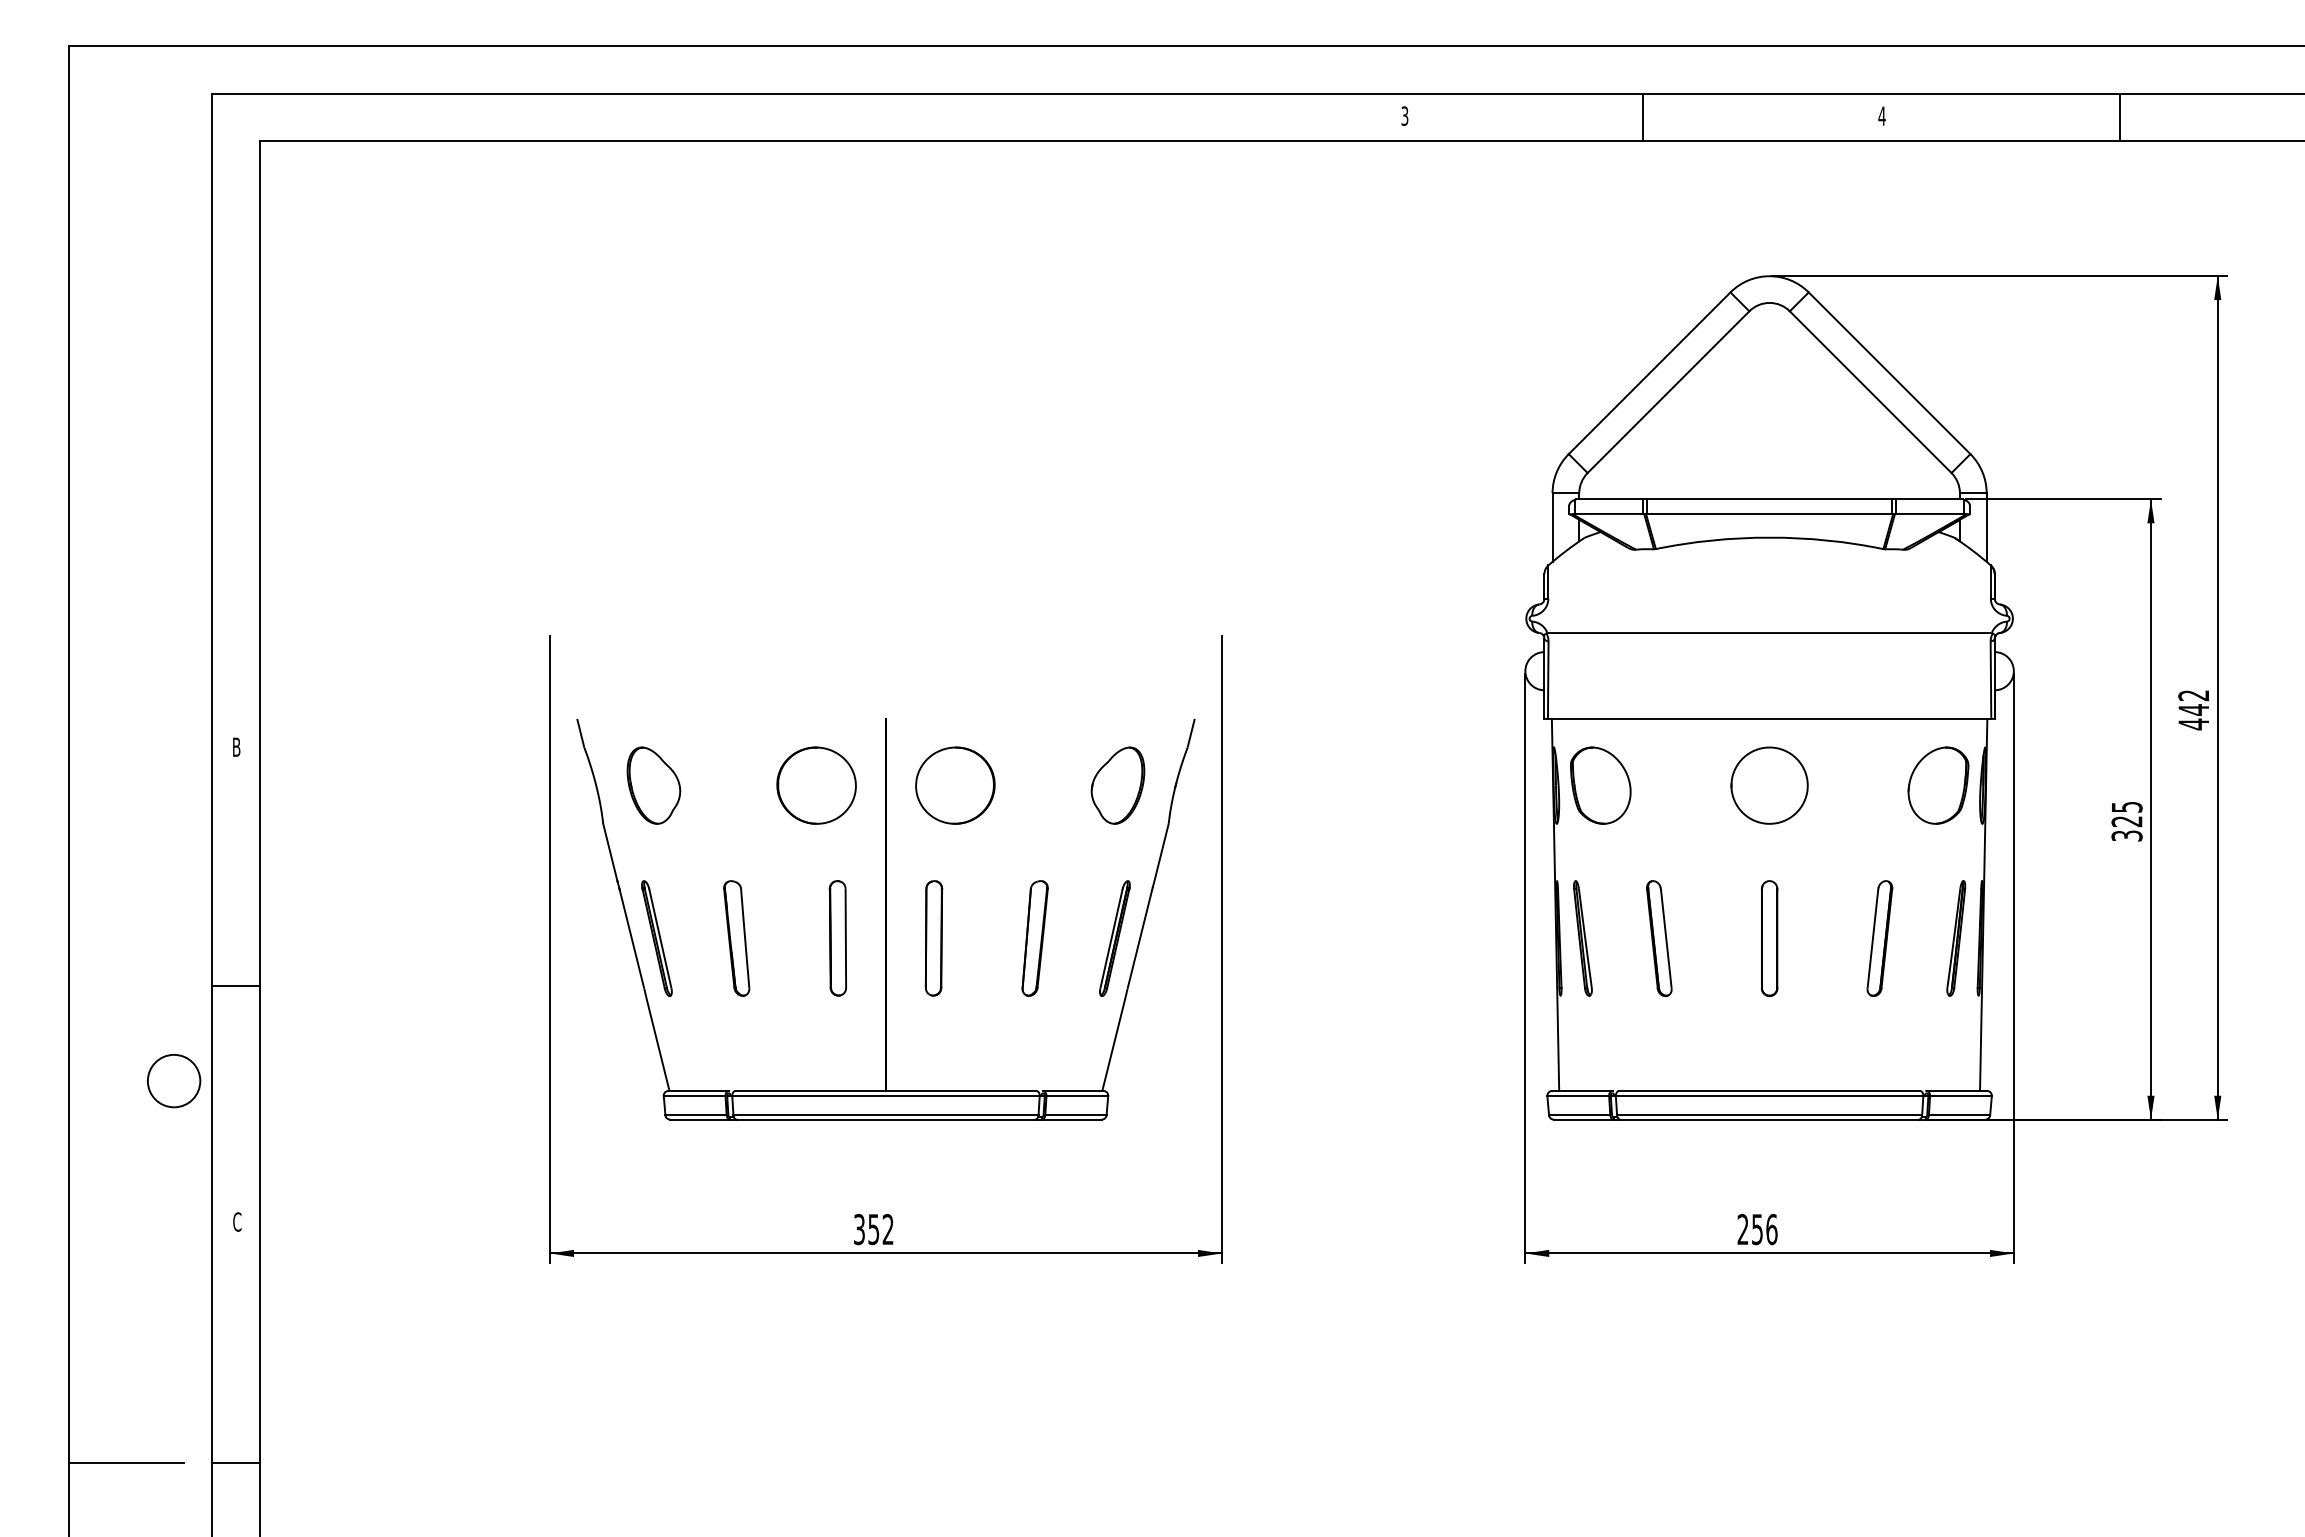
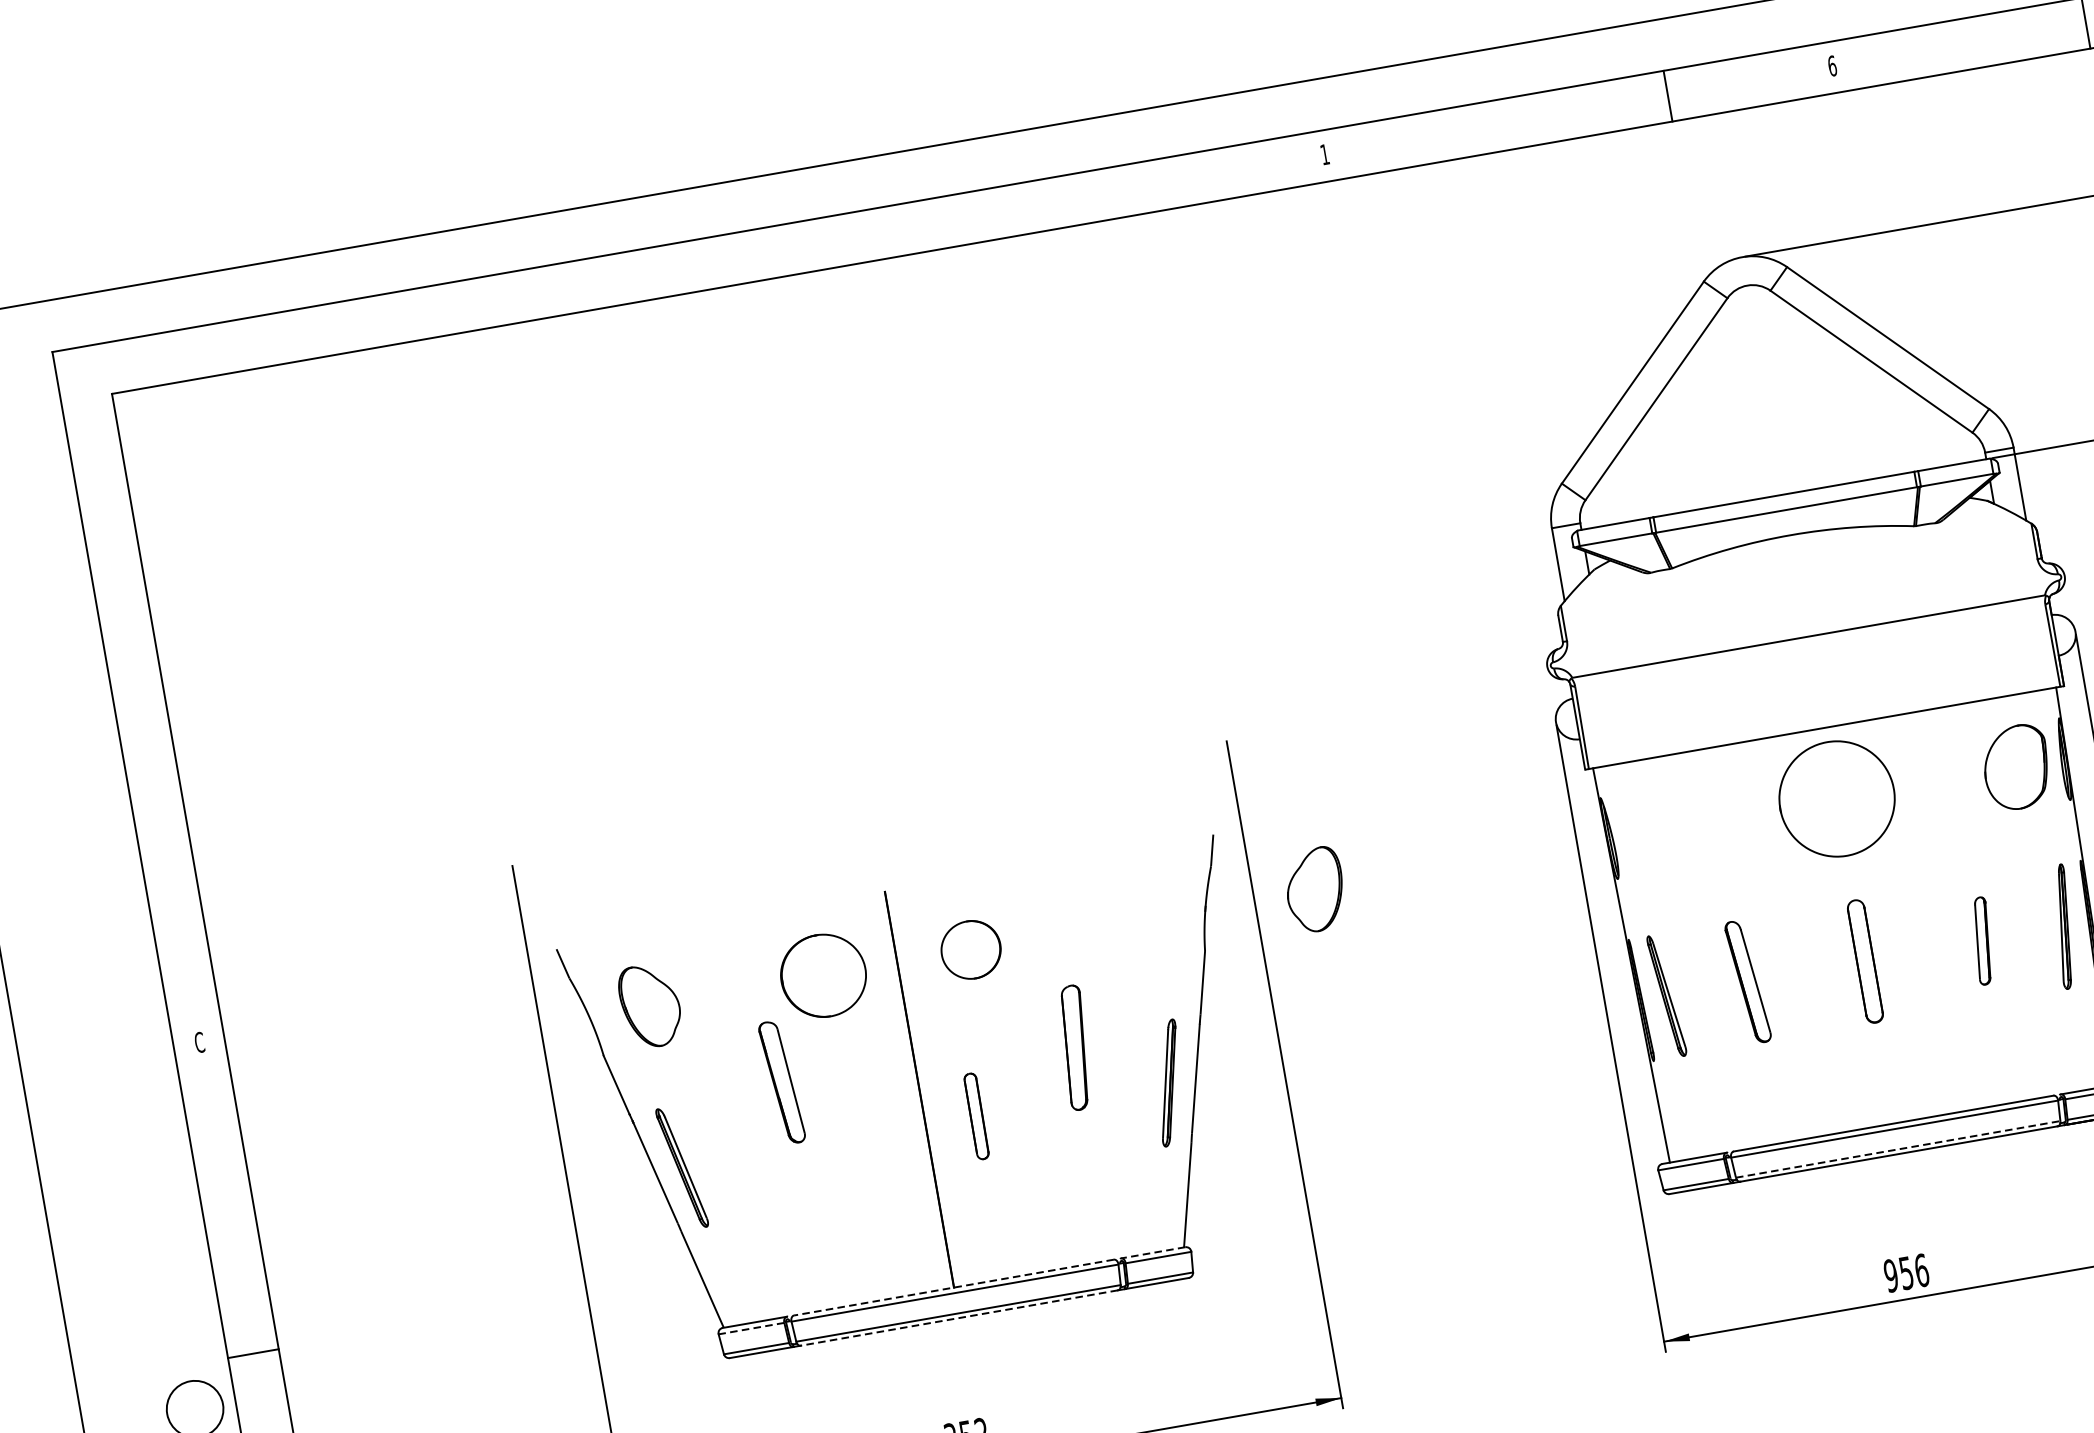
text: (1404, 115) -> (1324, 154), 3 -> 1
text: (1881, 115) -> (1831, 65), 4 -> 6
line: (1643, 117) -> (1668, 96), moved
text: (236, 747) -> (199, 1042), B -> C
part: (955, 785) -> (971, 949), size x0.7
part: (1117, 785) -> (1314, 889), moved
part: (1600, 785) -> (1657, 830), removed
part: (1769, 785) -> (1836, 798), size x1.4
part: (736, 938) -> (781, 1082), moved
part: (837, 938) -> (874, 1134), removed
part: (933, 938) -> (976, 1116), size x0.7
part: (1034, 938) -> (1074, 1047), moved
part: (1879, 938) -> (1982, 941), size x0.7
line: (235, 985) -> (252, 1353), moved
line: (885, 1090) -> (953, 1287), solid -> dashed
line: (1072, 1090) -> (1152, 1252), solid -> dashed
line: (694, 1096) -> (751, 1328), solid -> dashed
line: (1769, 1115) -> (1898, 1149), solid -> dashed
line: (885, 1119) -> (958, 1318), solid -> dashed
text: (1742, 1229) -> (1890, 1275), 256 -> 956

